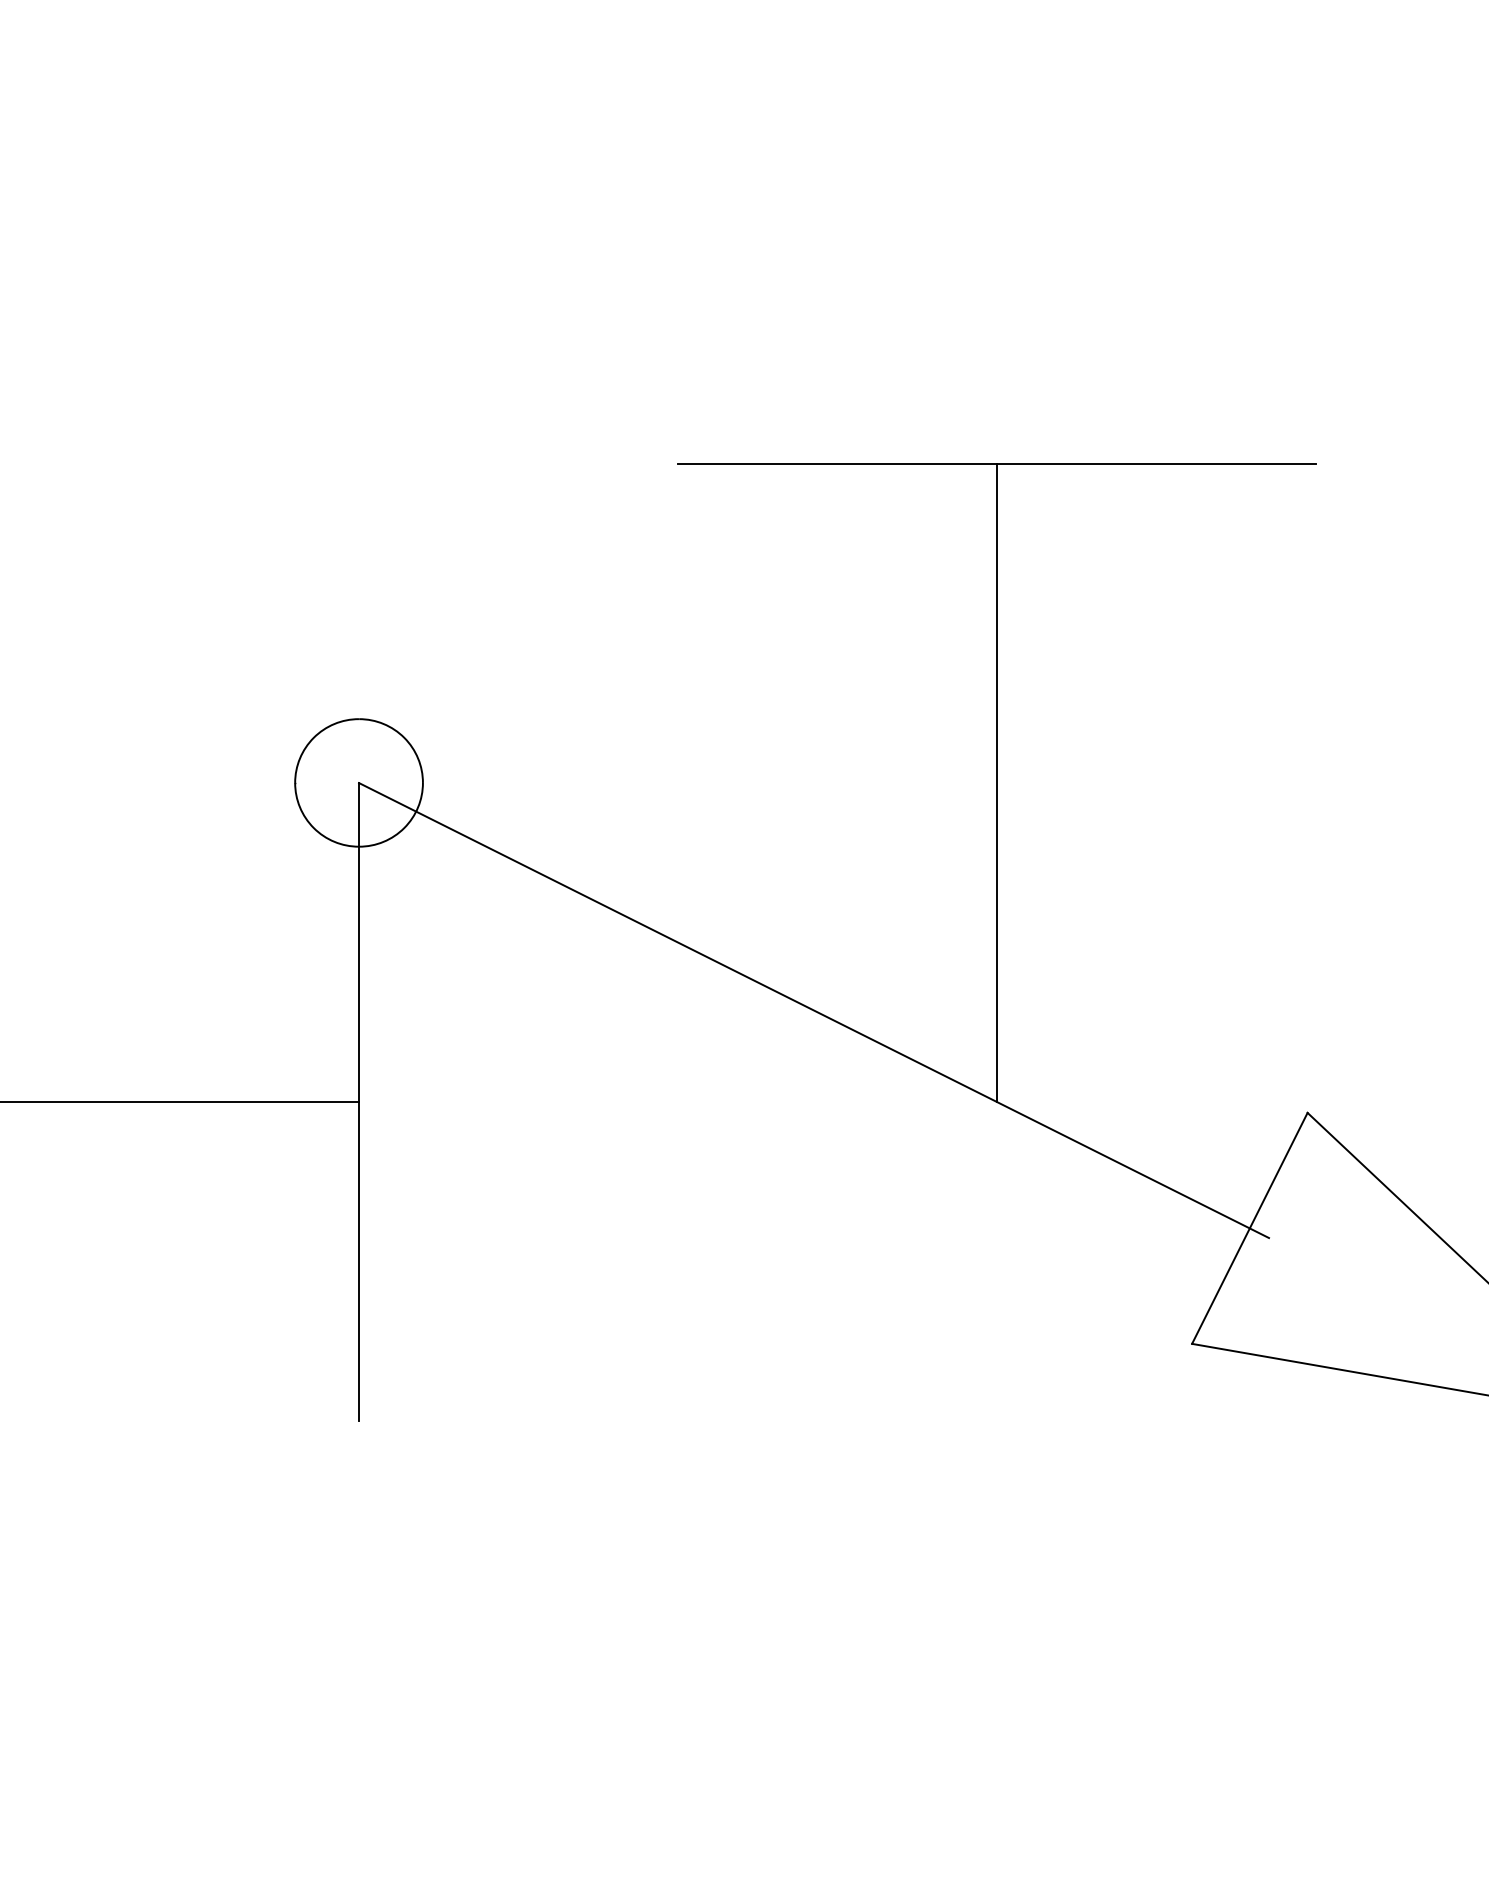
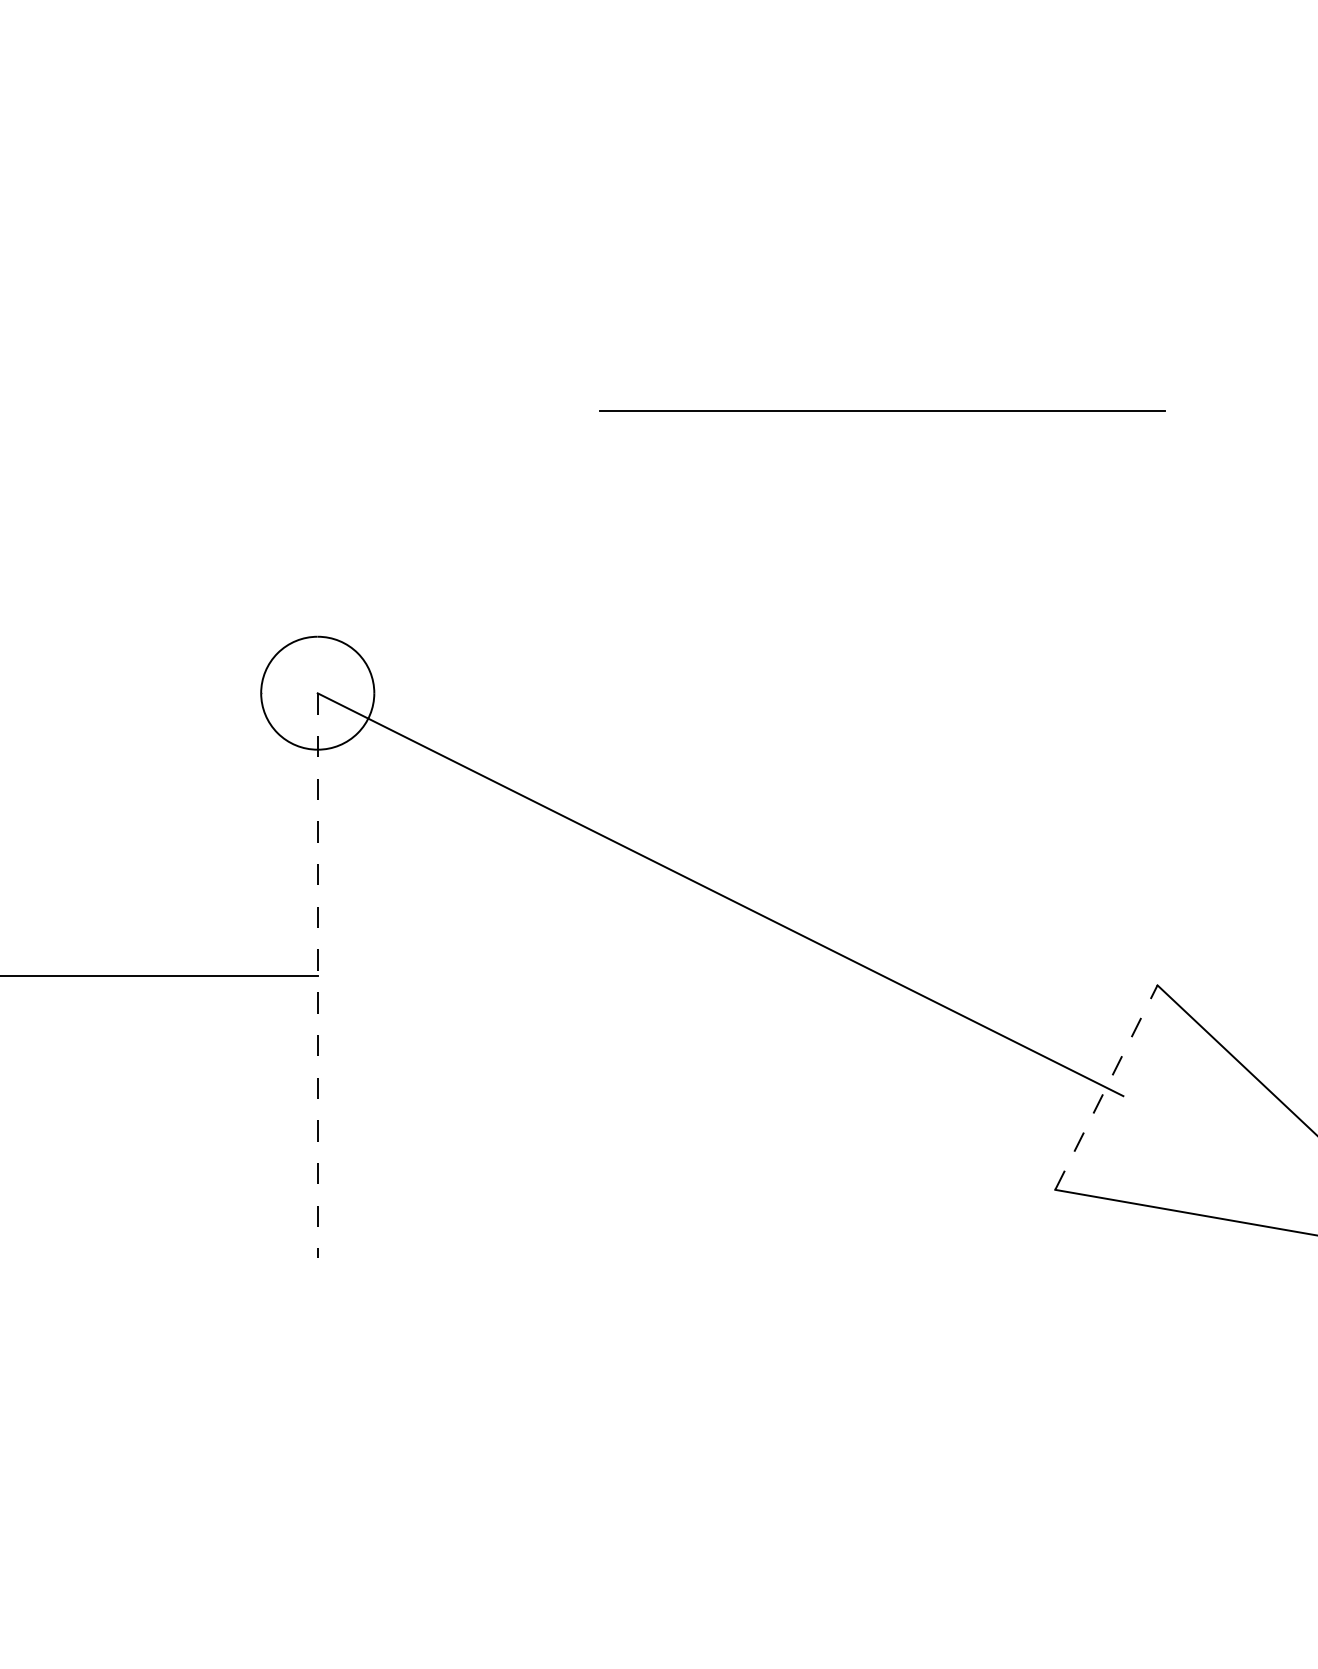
line: (996, 782) -> (882, 692), removed
line: (358, 1102) -> (317, 976), solid -> dashed
line: (1249, 1228) -> (1106, 1087), solid -> dashed

